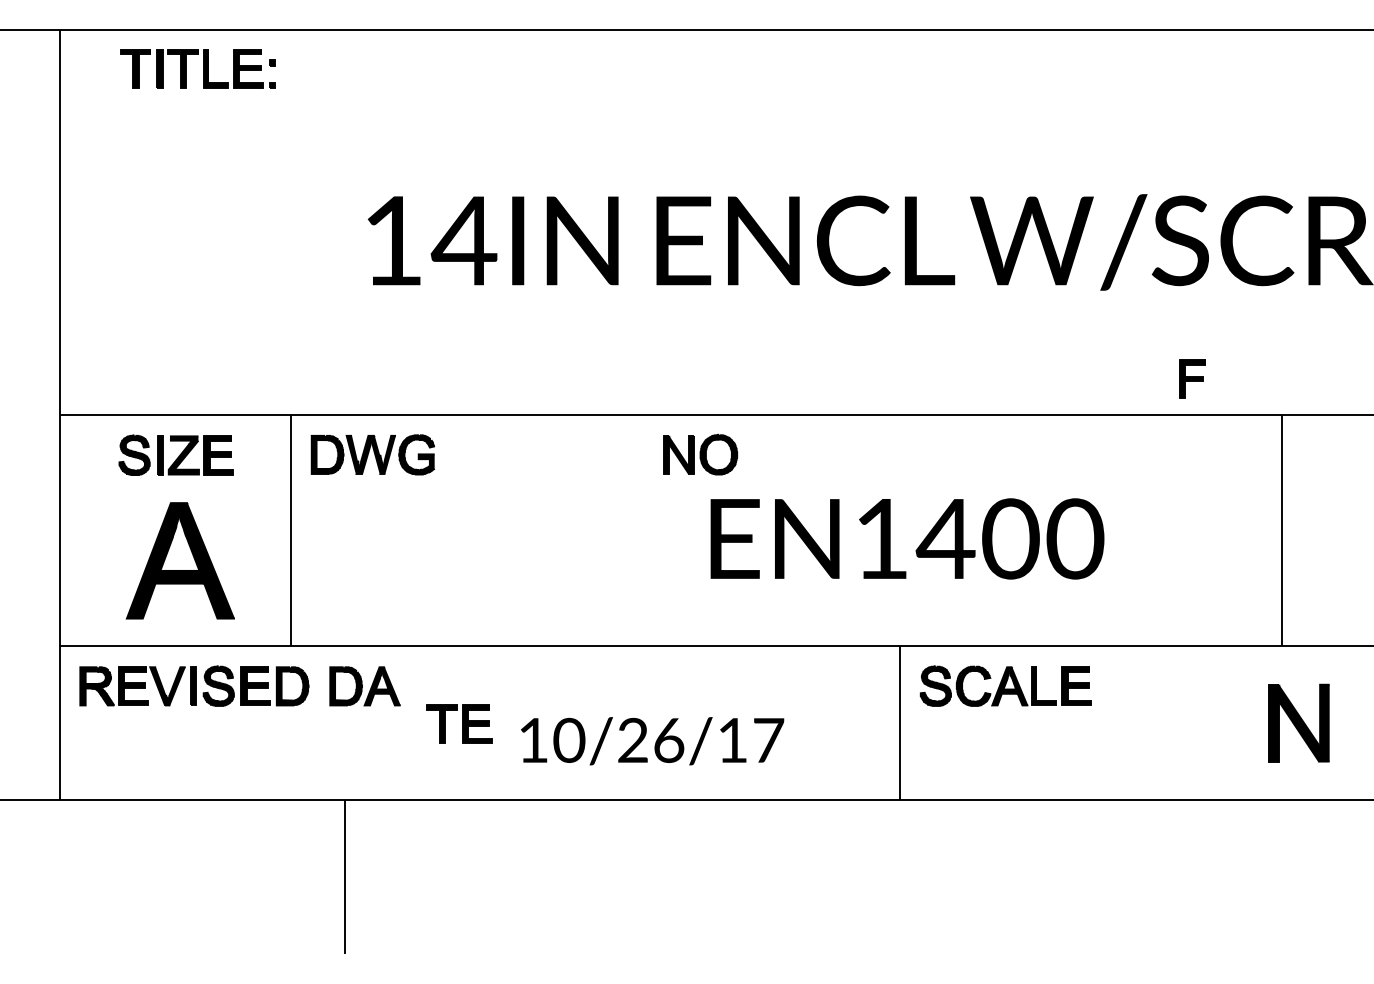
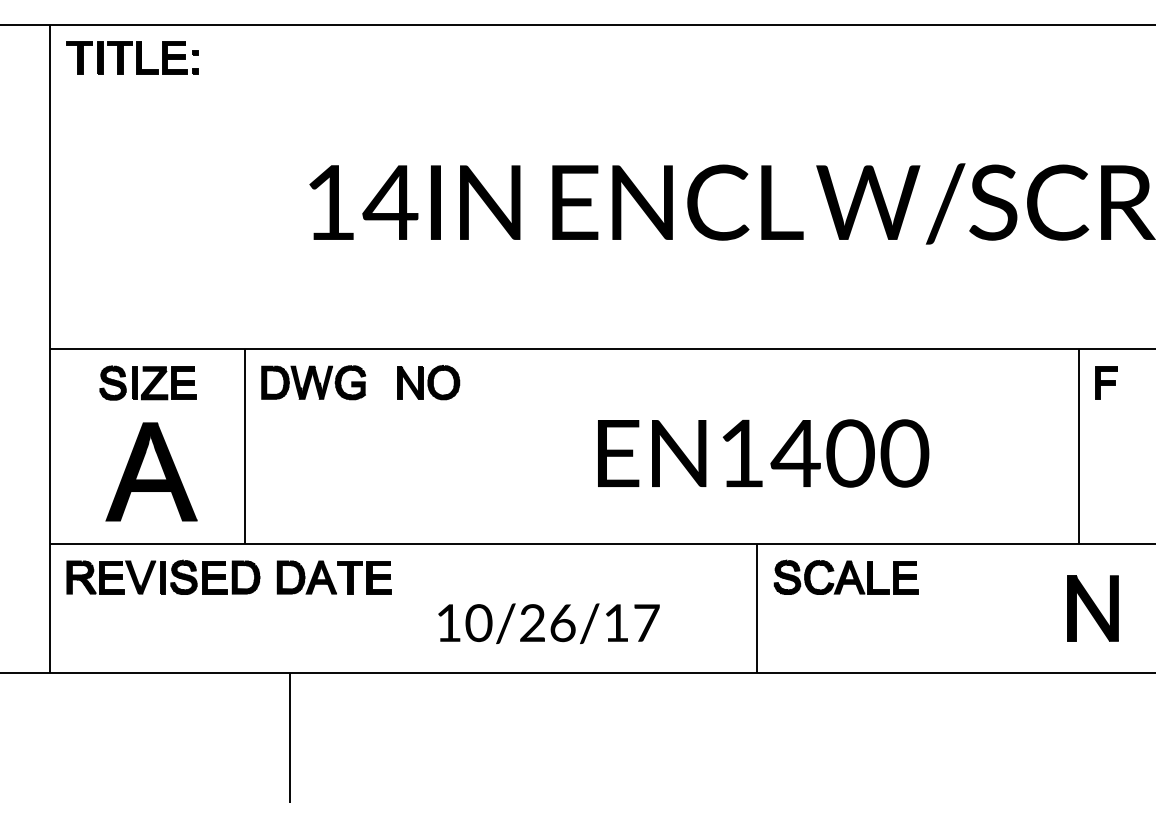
part: (198, 68) -> (132, 57), moved
part: (1192, 378) -> (1106, 382), moved
part: (700, 454) -> (428, 382), moved
part: (459, 724) -> (364, 577), moved

